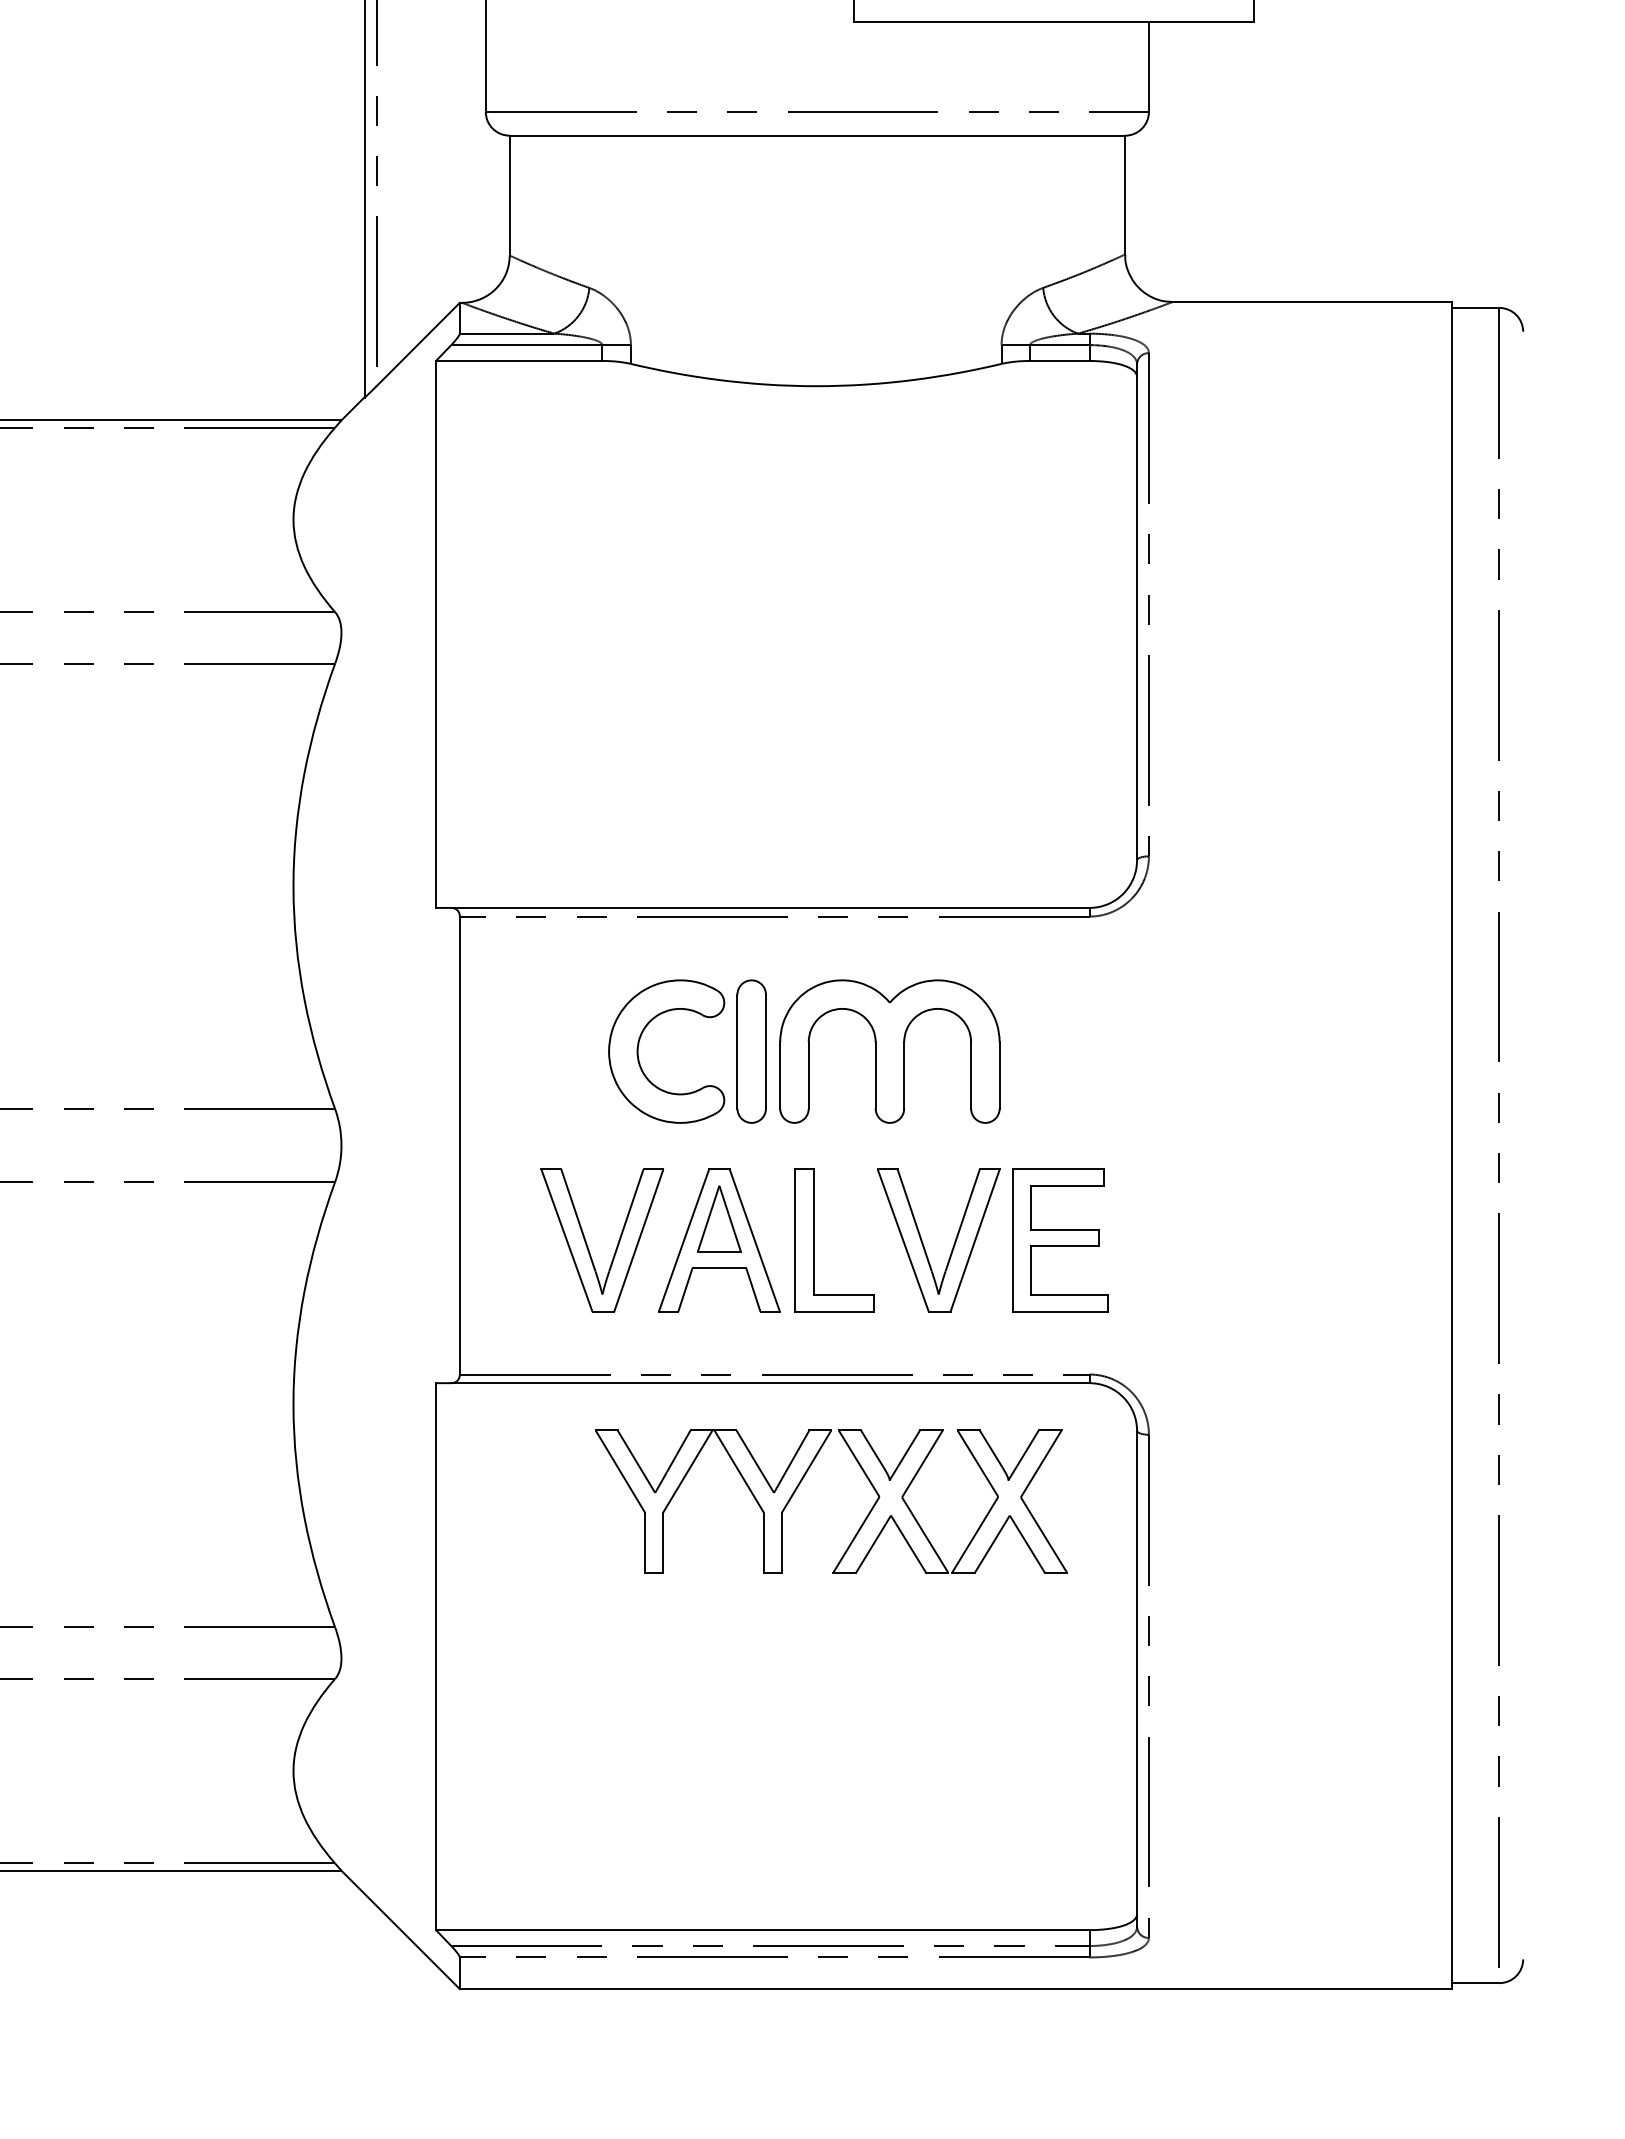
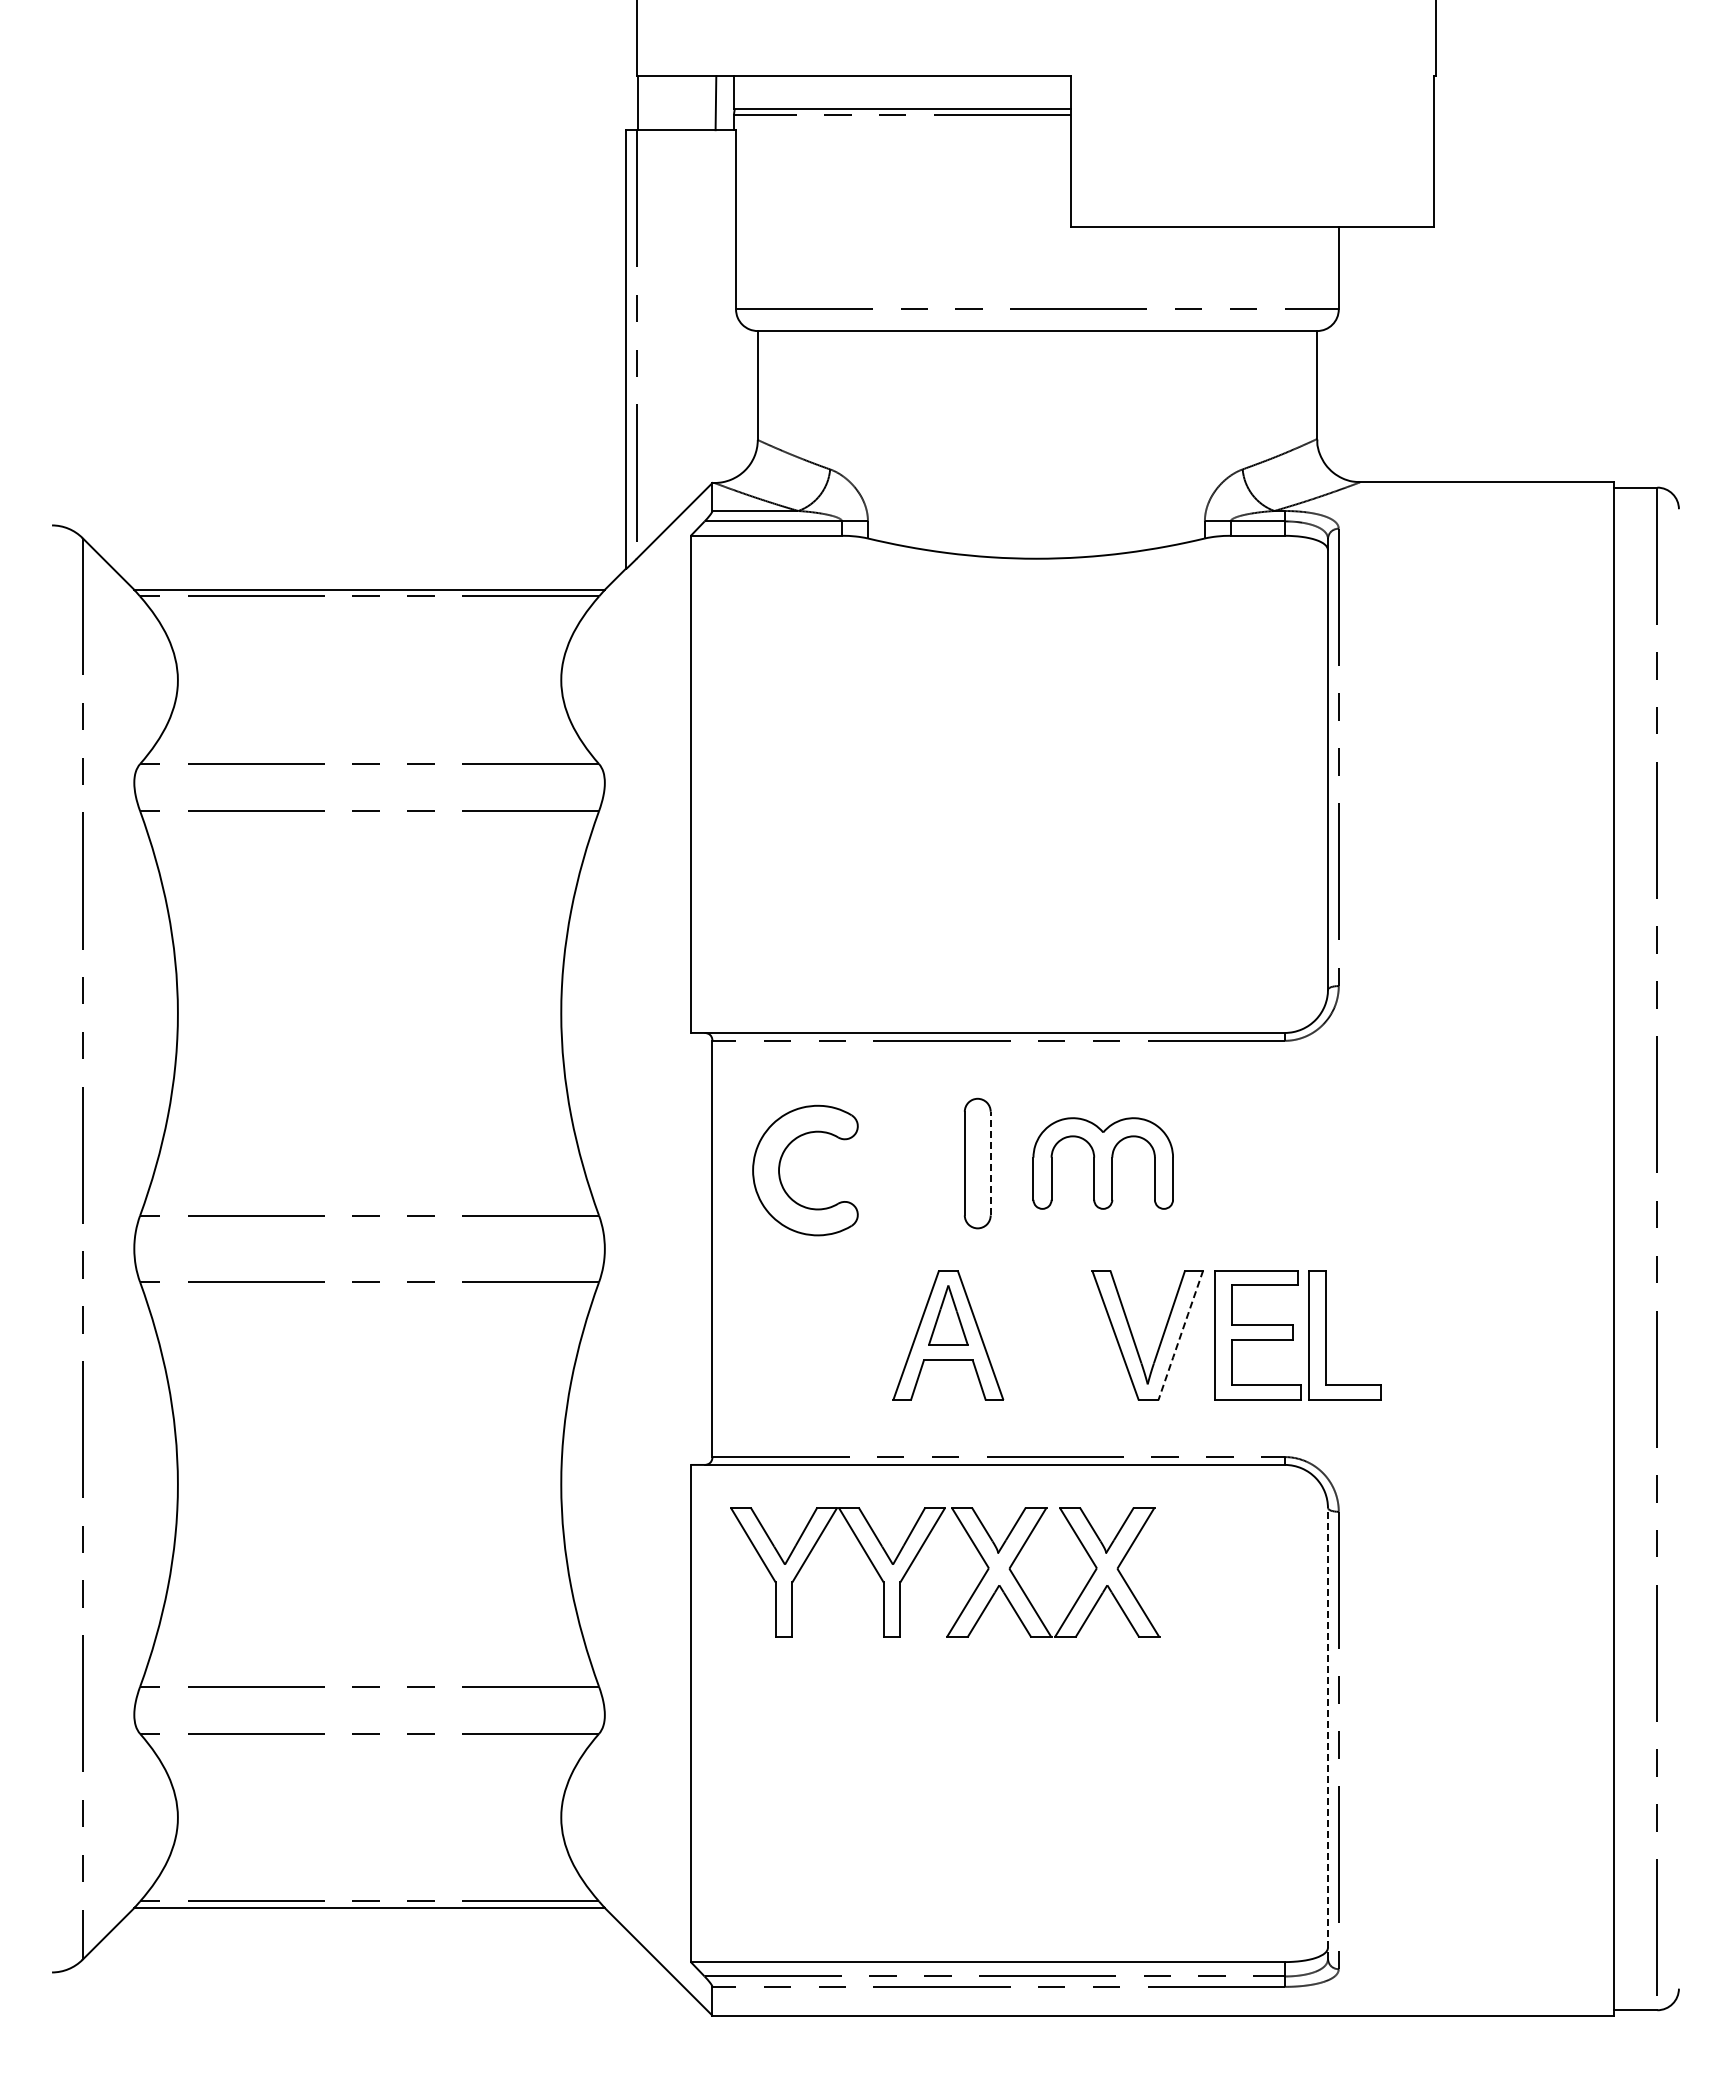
part: (639, 1048) -> (780, 1167), moved
line: (765, 1051) -> (990, 1163), solid -> dashed
part: (888, 1051) -> (1102, 1163), size x0.7
part: (814, 1240) -> (1326, 1335), moved
line: (974, 1240) -> (1180, 1335), solid -> dashed
part: (617, 1244) -> (855, 1338), removed
part: (802, 1481) -> (918, 1554), moved
line: (1136, 1678) -> (1327, 1733), solid -> dashed

